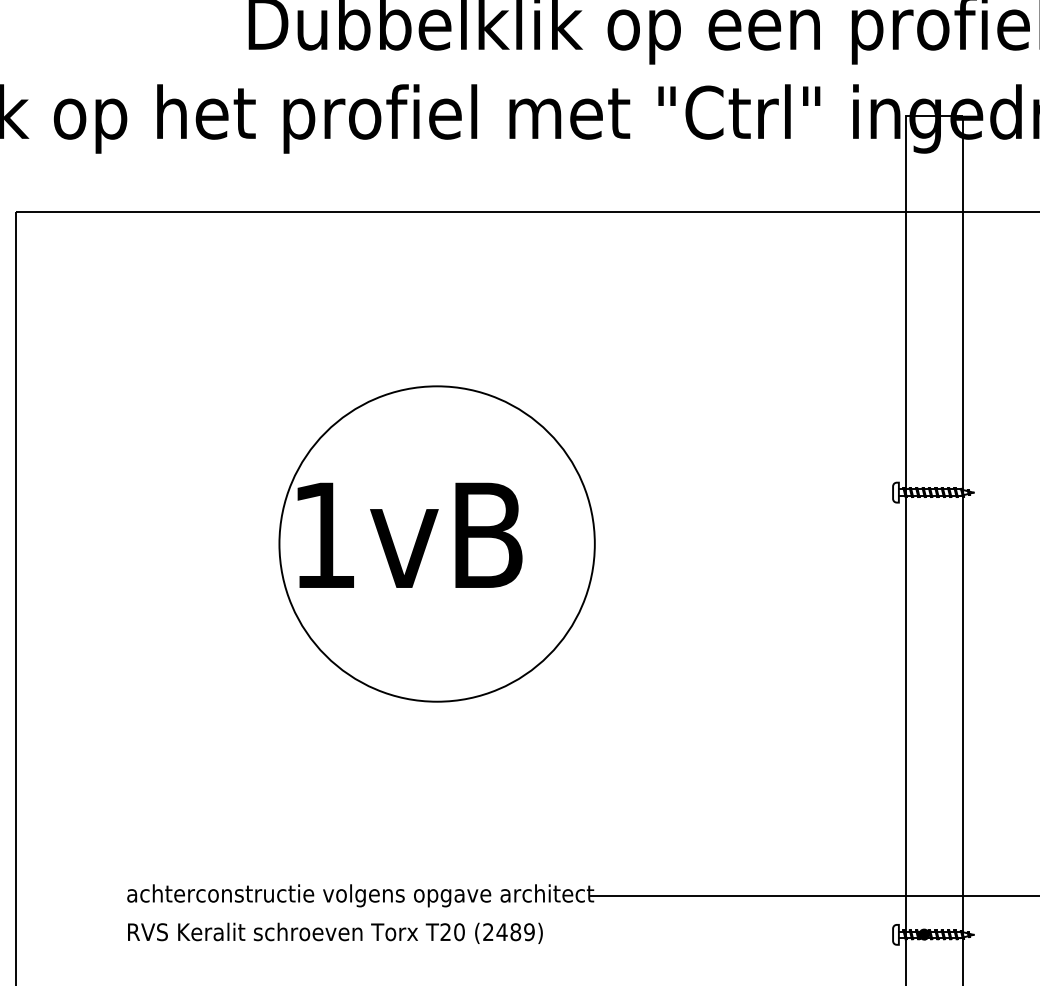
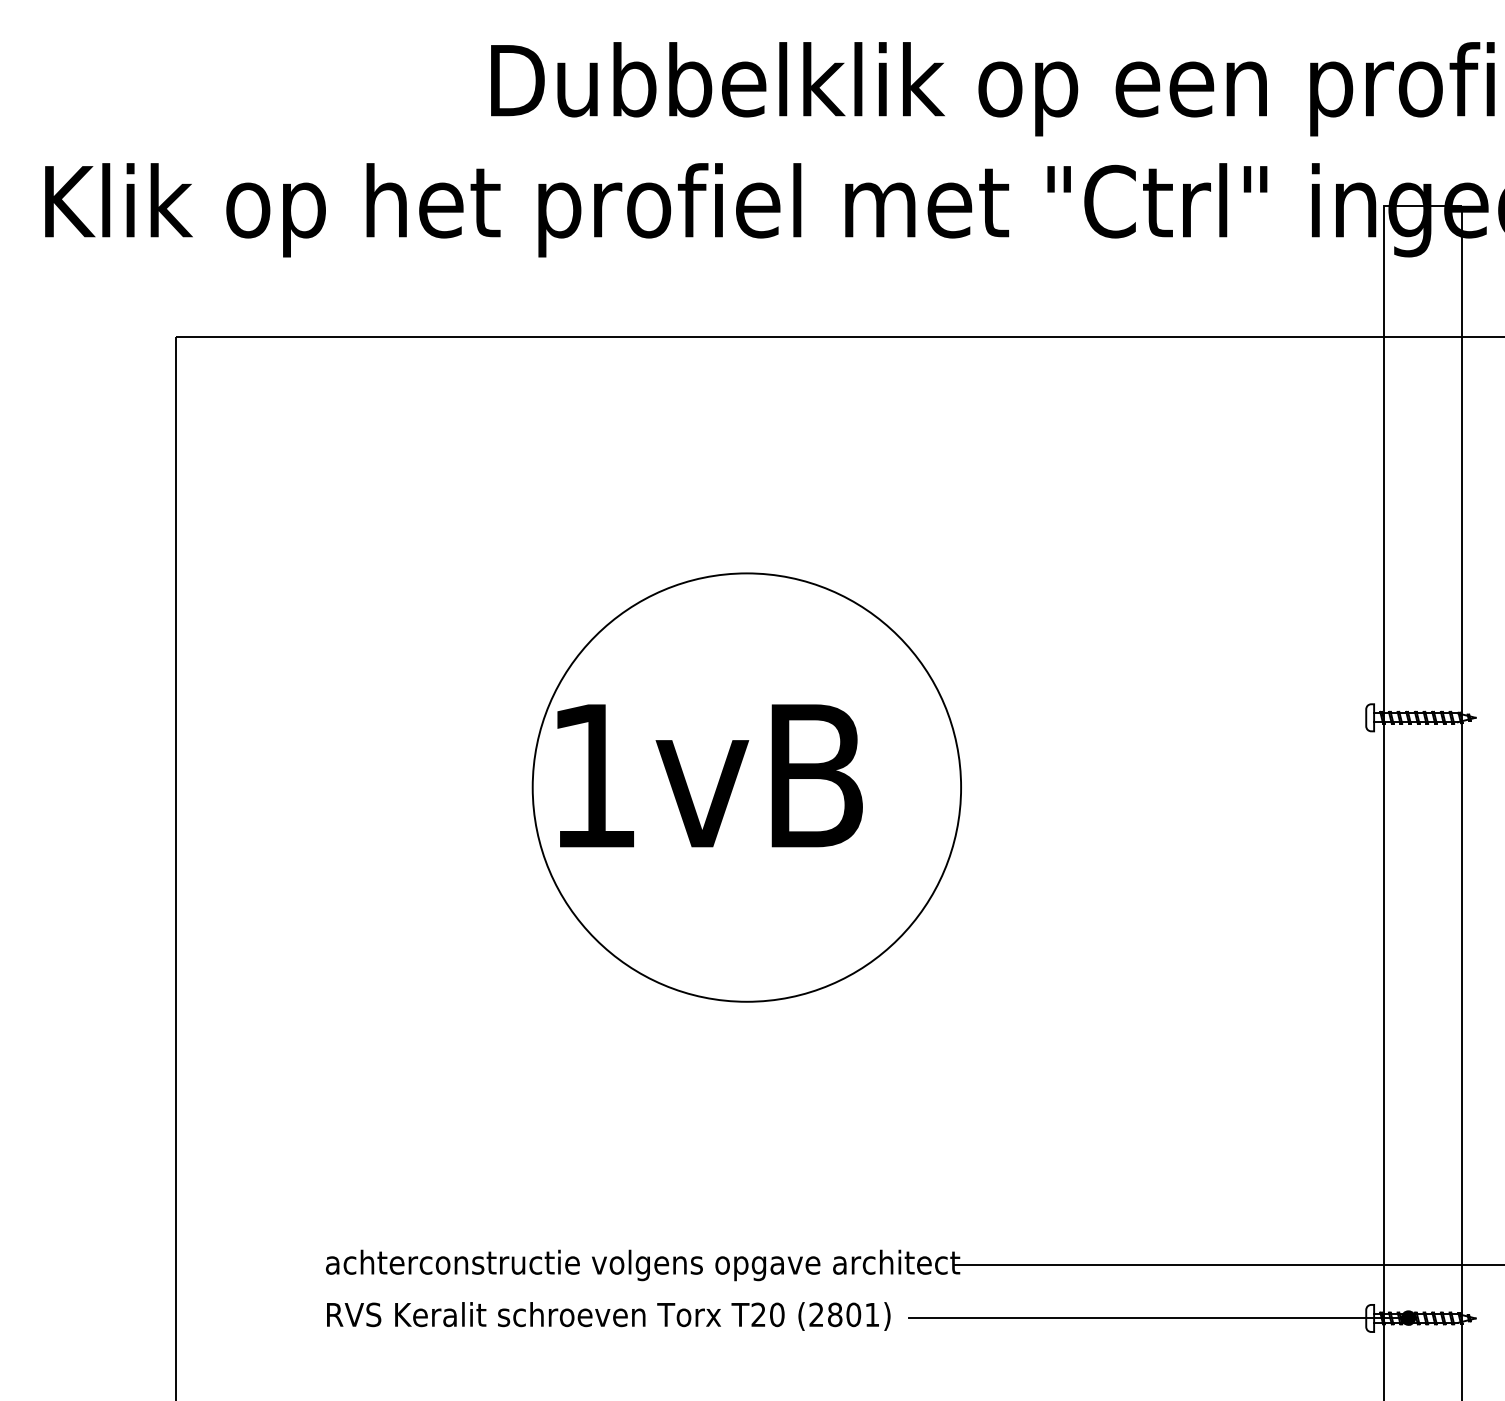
text: (515, 931) -> (853, 1314), (2489) -> (2801)
line: (740, 934) -> (1158, 1318), added

